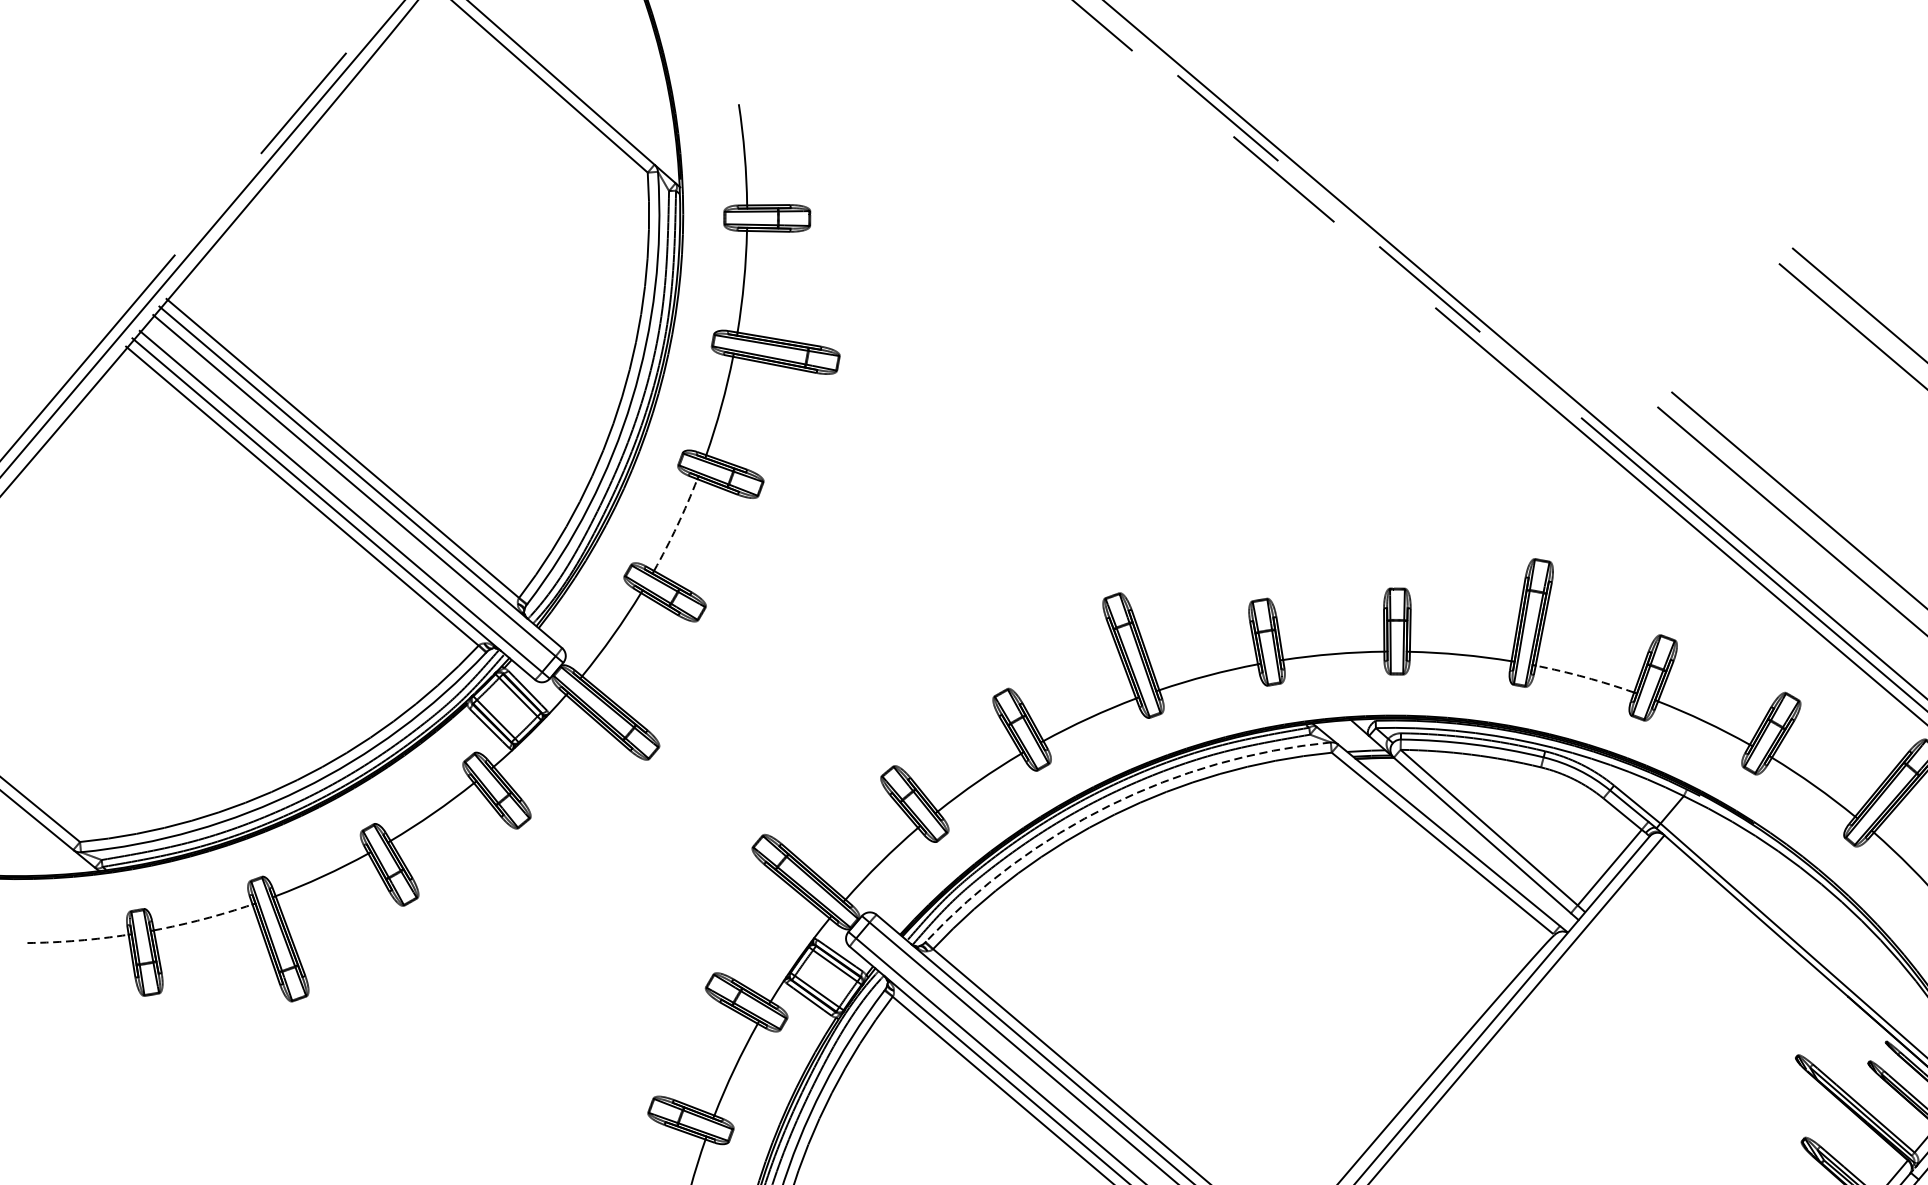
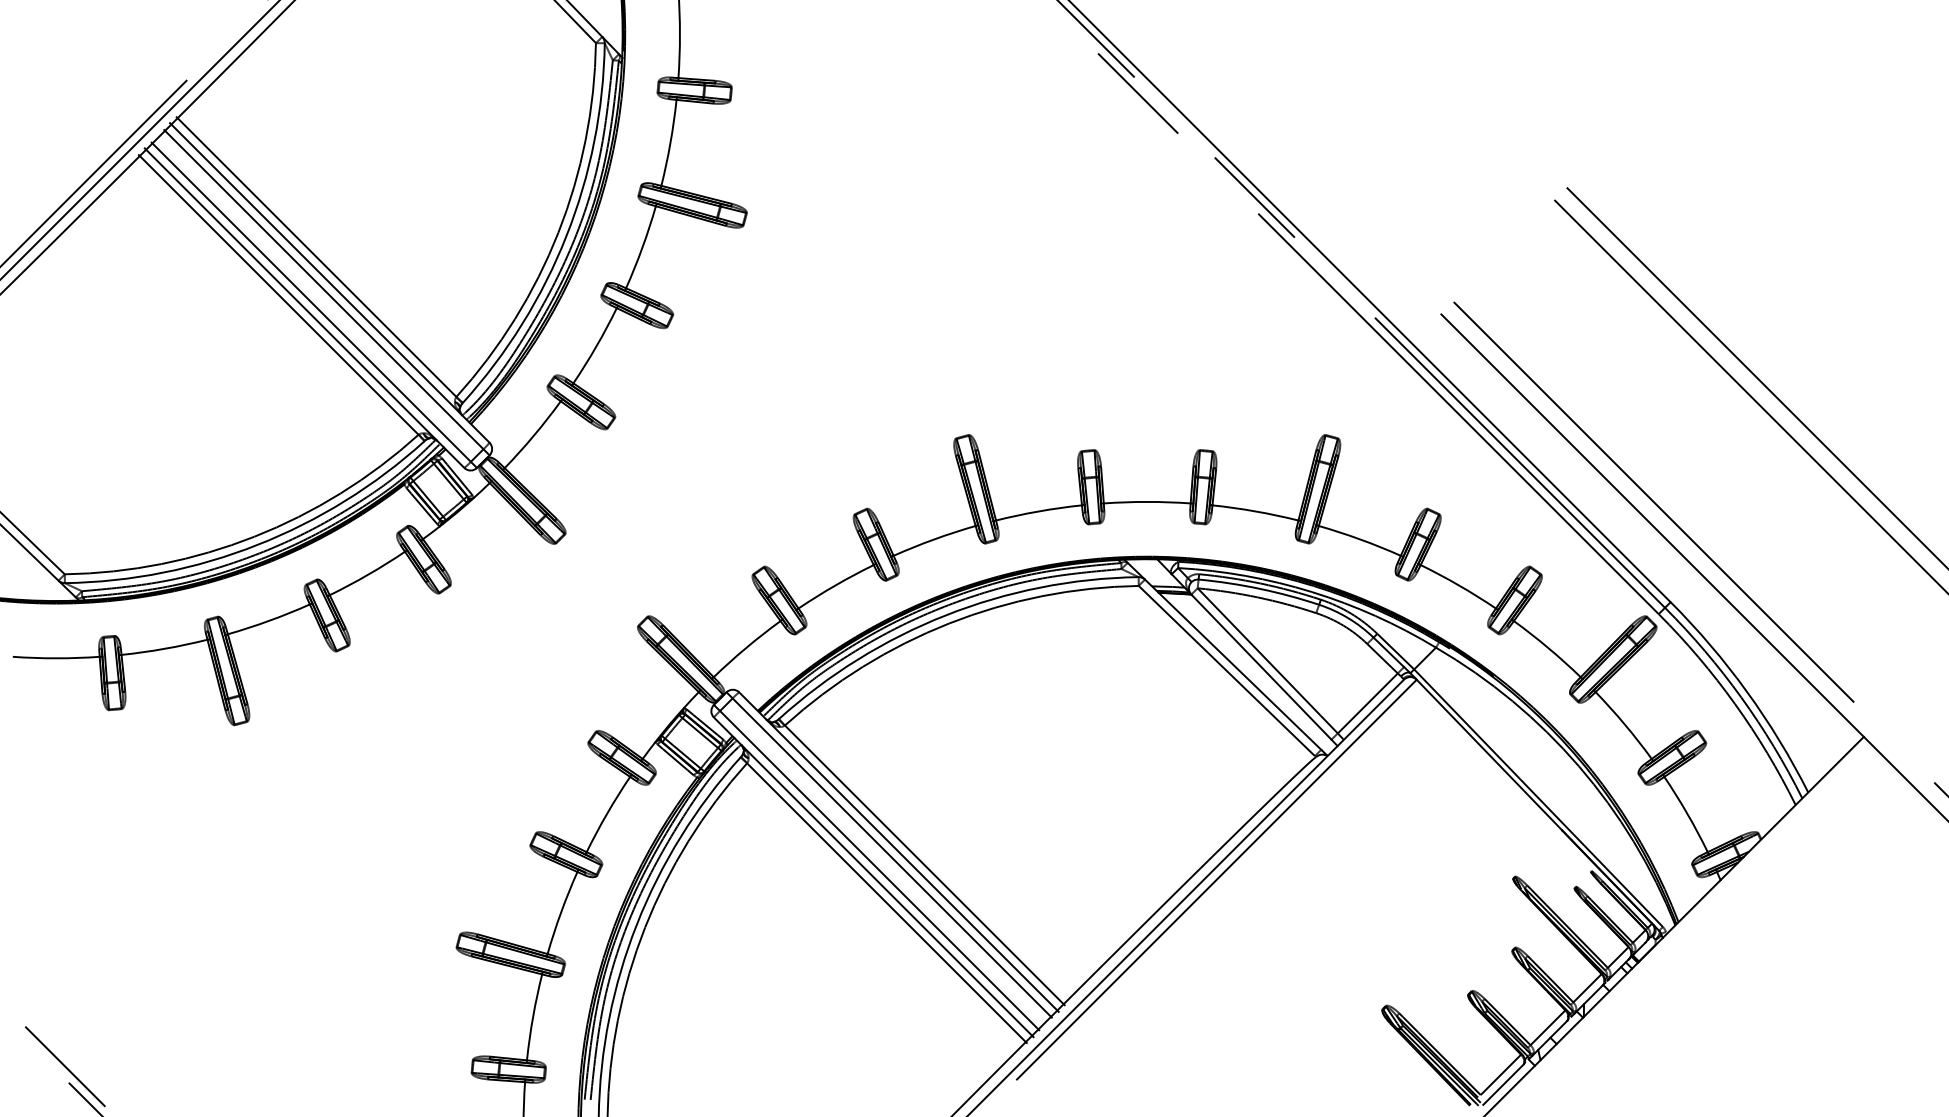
arc: (677, 525) -> (596, 346), dashed -> solid
arc: (1585, 677) -> (1360, 539), dashed -> solid
arc: (1109, 805) -> (945, 615), dashed -> solid
arc: (203, 918) -> (164, 648), dashed -> solid
arc: (78, 940) -> (56, 658), dashed -> solid

